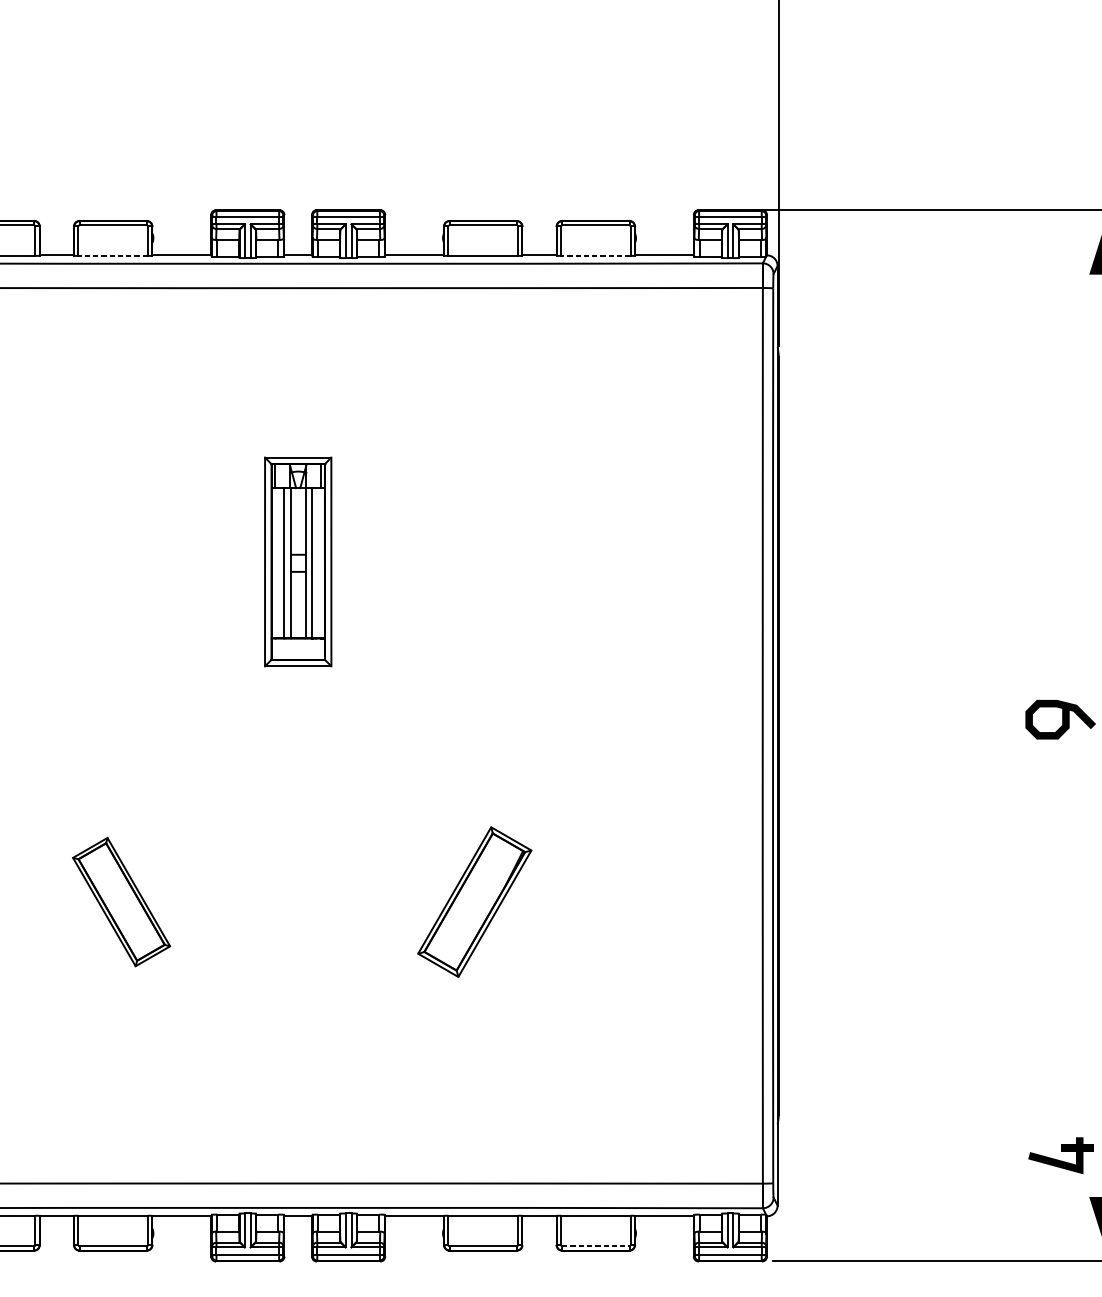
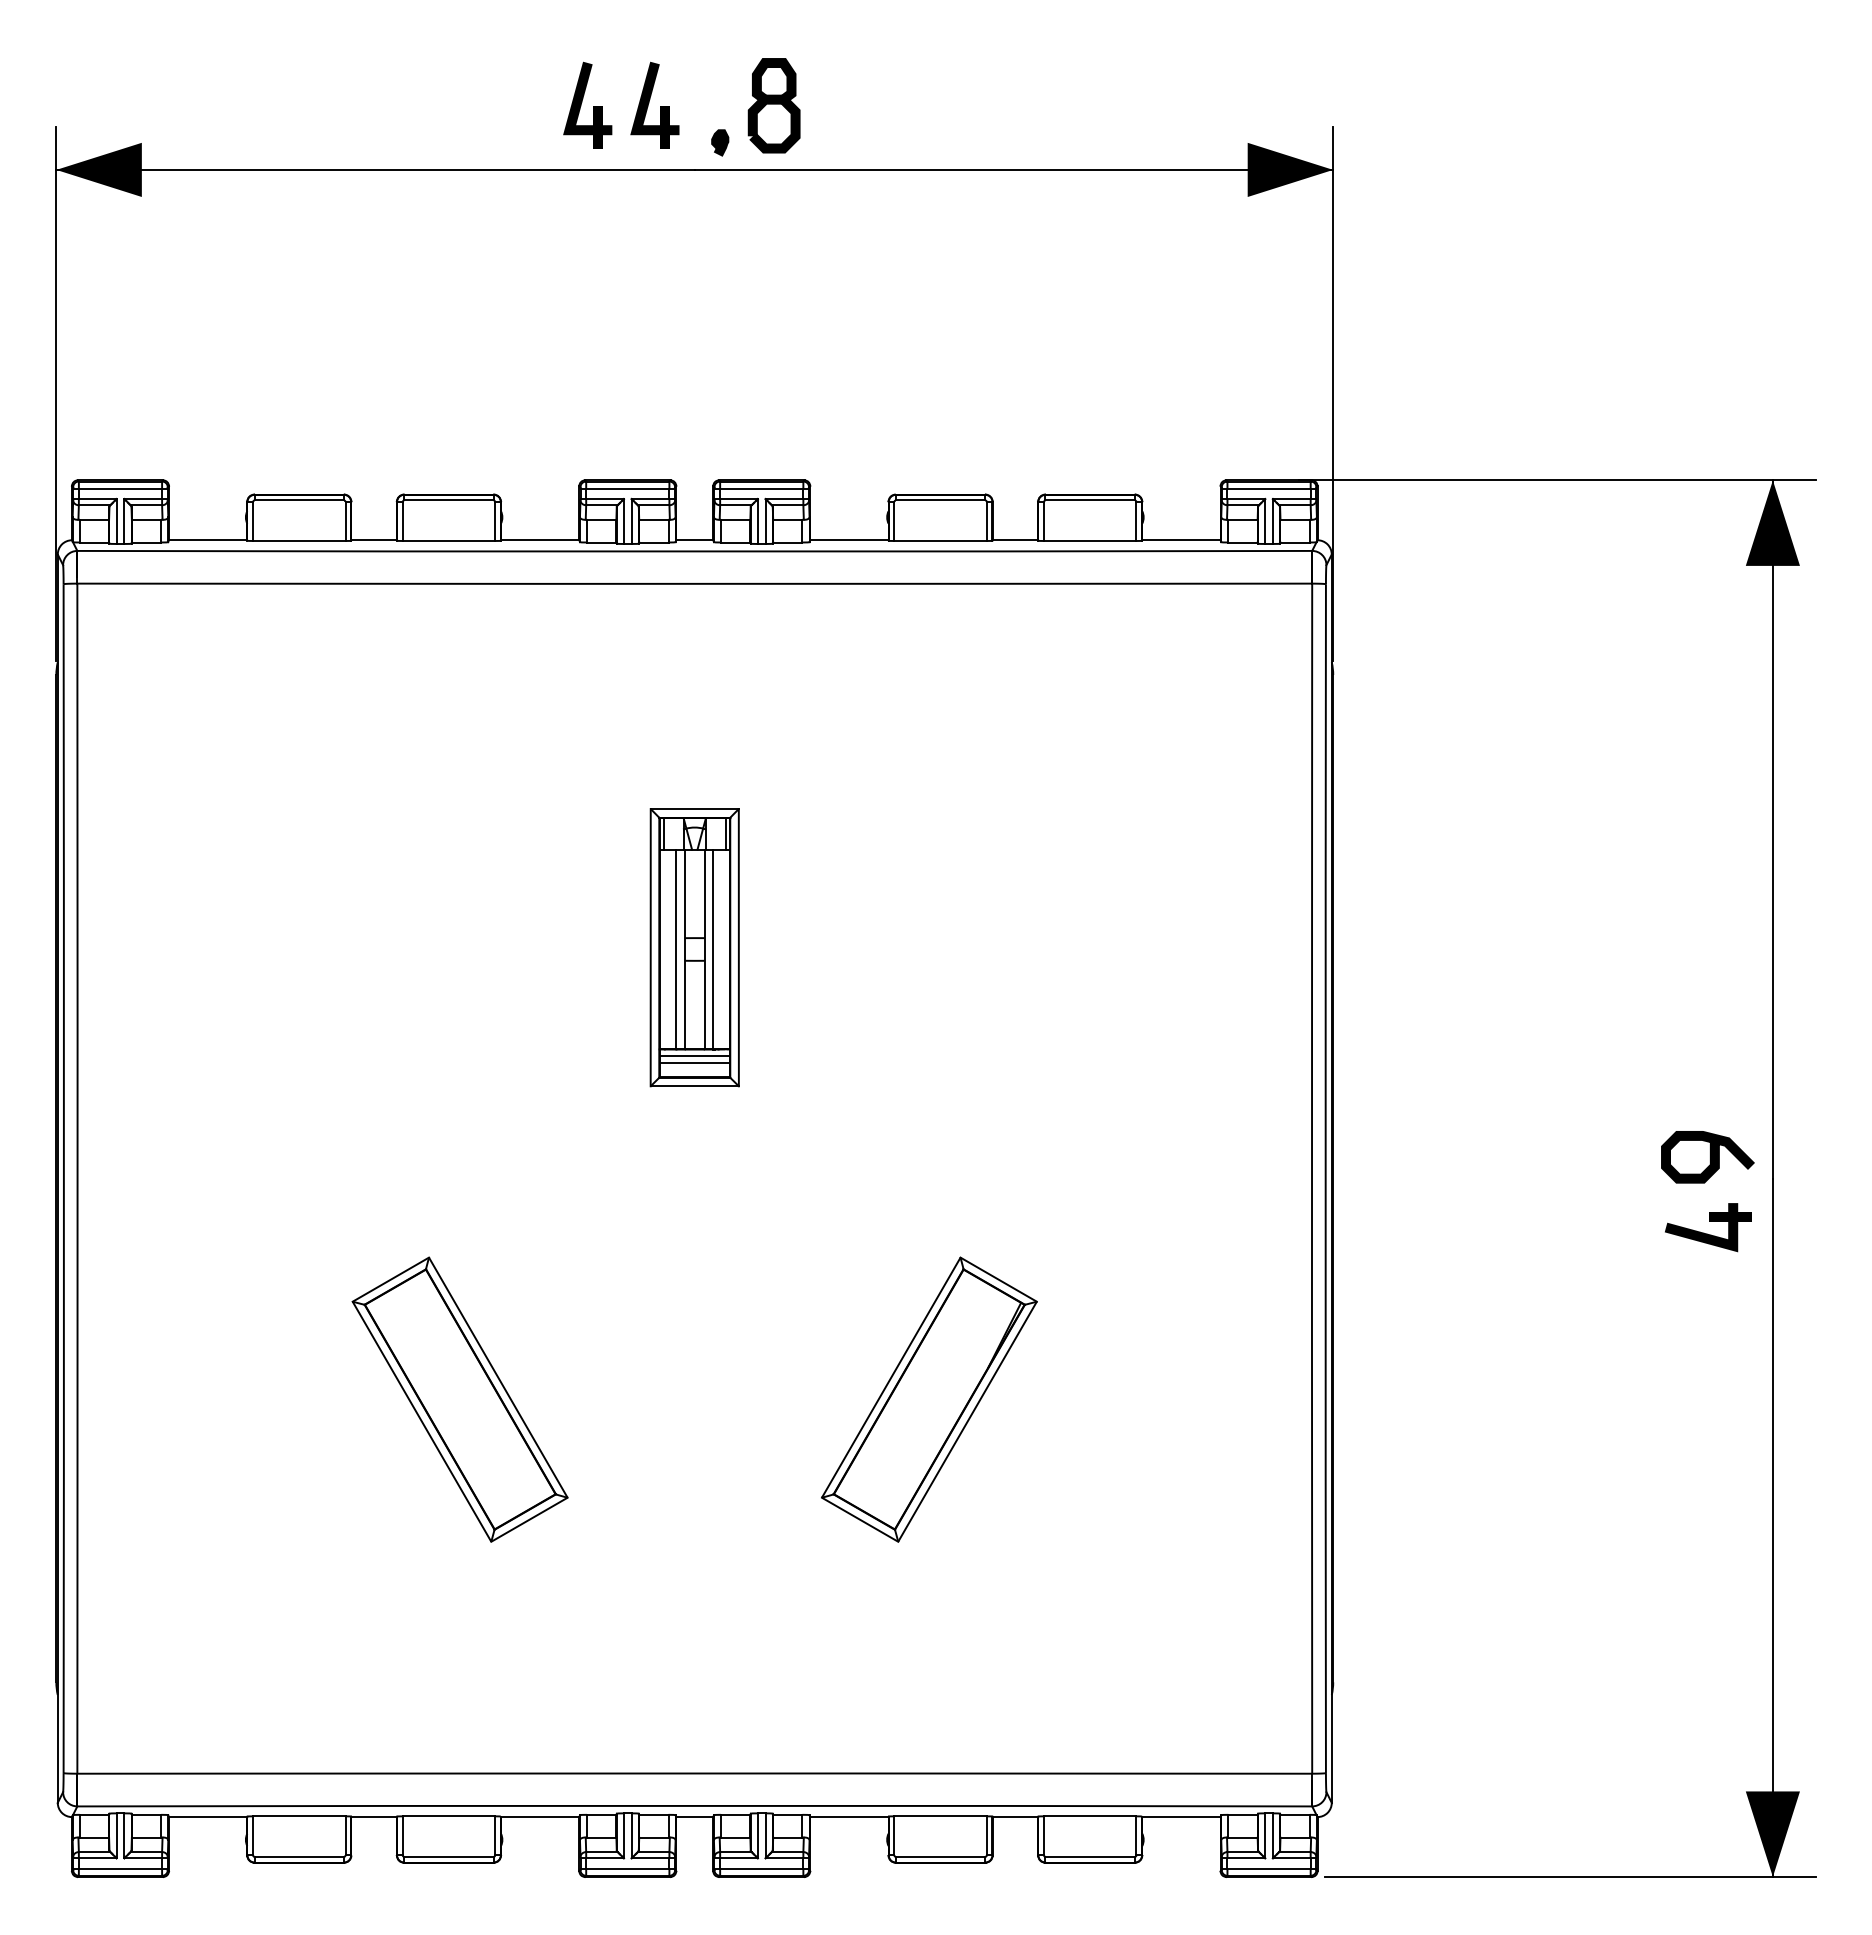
line: (112, 255) -> (448, 540), dashed -> solid
line: (595, 255) -> (1089, 540), dashed -> solid
line: (298, 643) -> (694, 1056), added
line: (298, 648) -> (694, 1062), added
part: (121, 902) -> (459, 1399), size x1.67
part: (474, 902) -> (929, 1399), size x1.43
part: (1061, 1151) -> (1709, 1221), moved
line: (596, 1245) -> (1090, 1856), dashed -> solid

